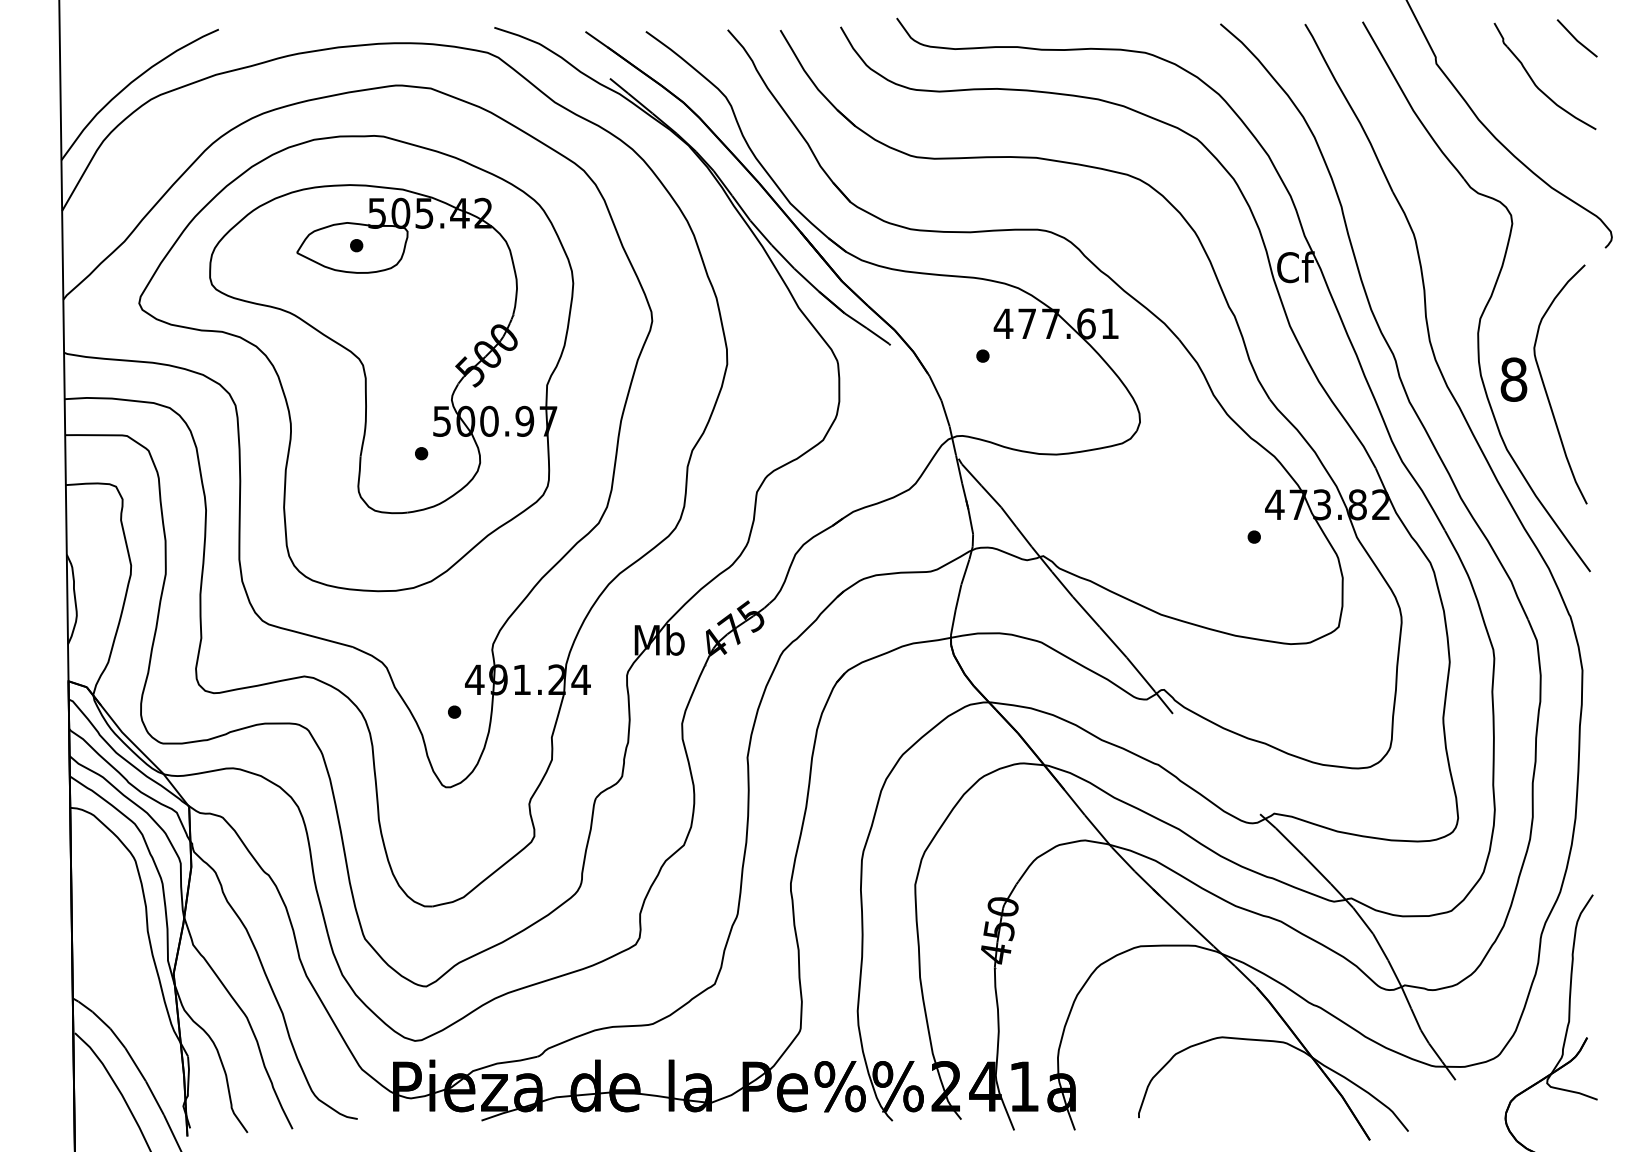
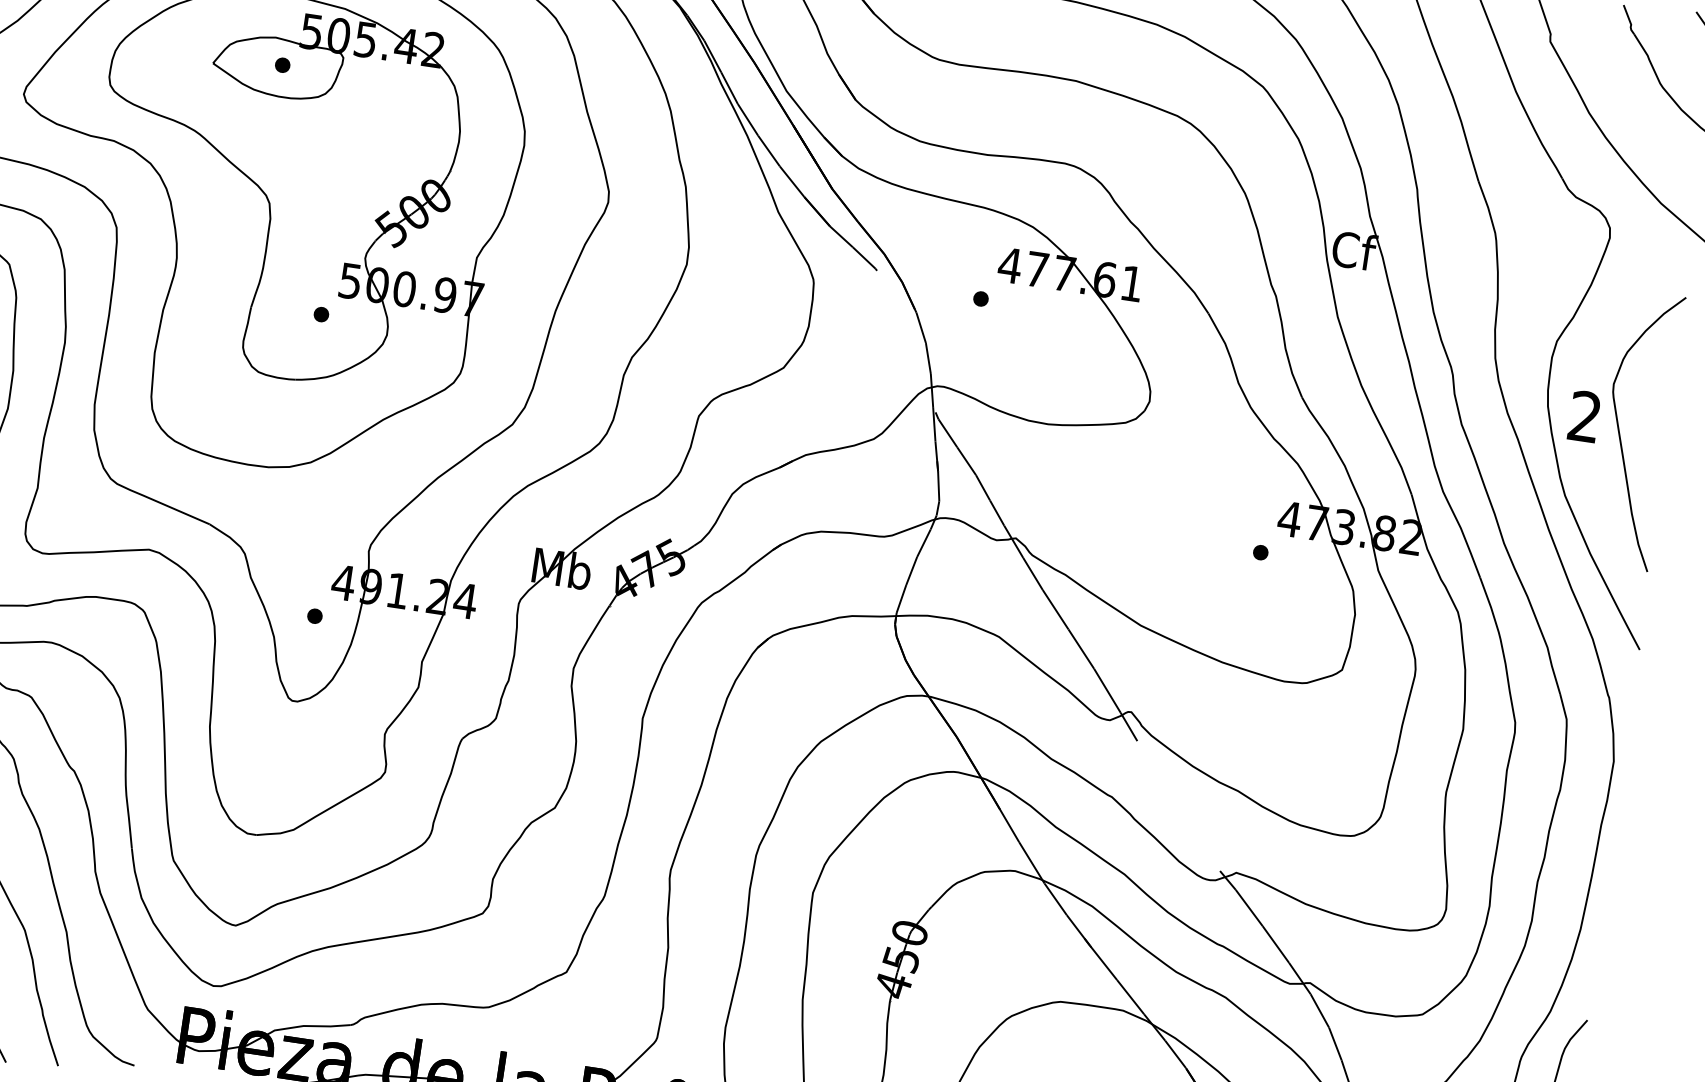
text: (1513, 379) -> (1584, 416), 8 -> 2

